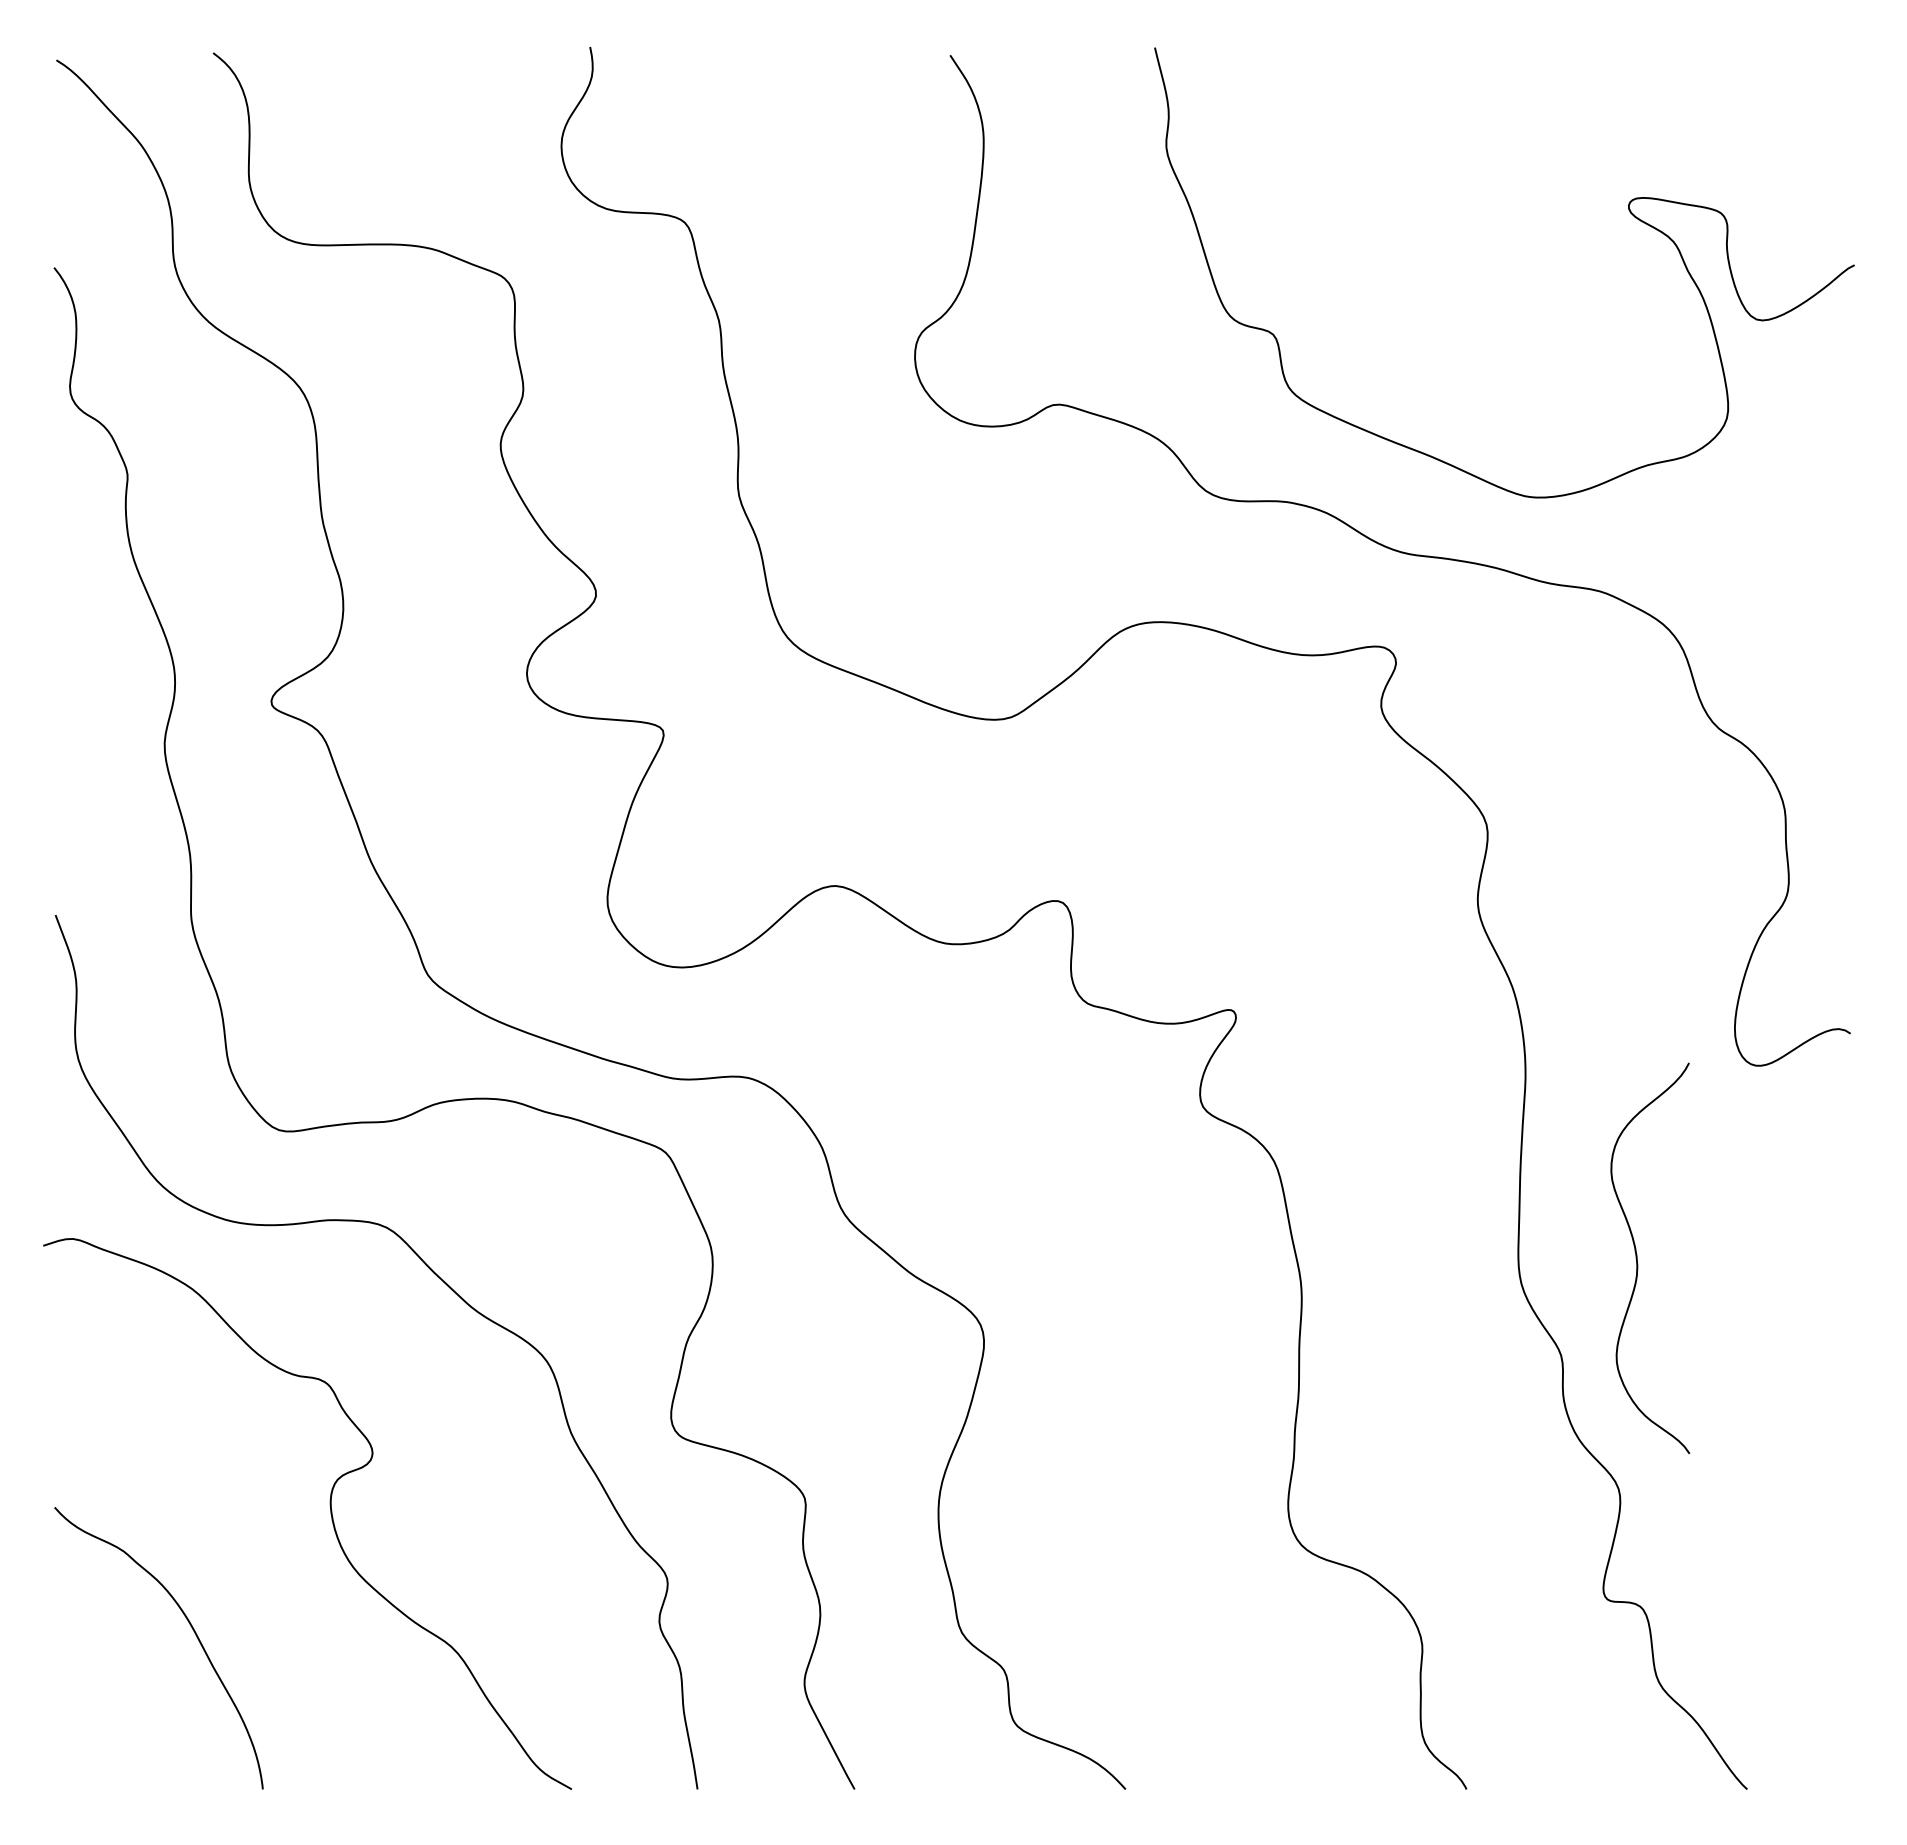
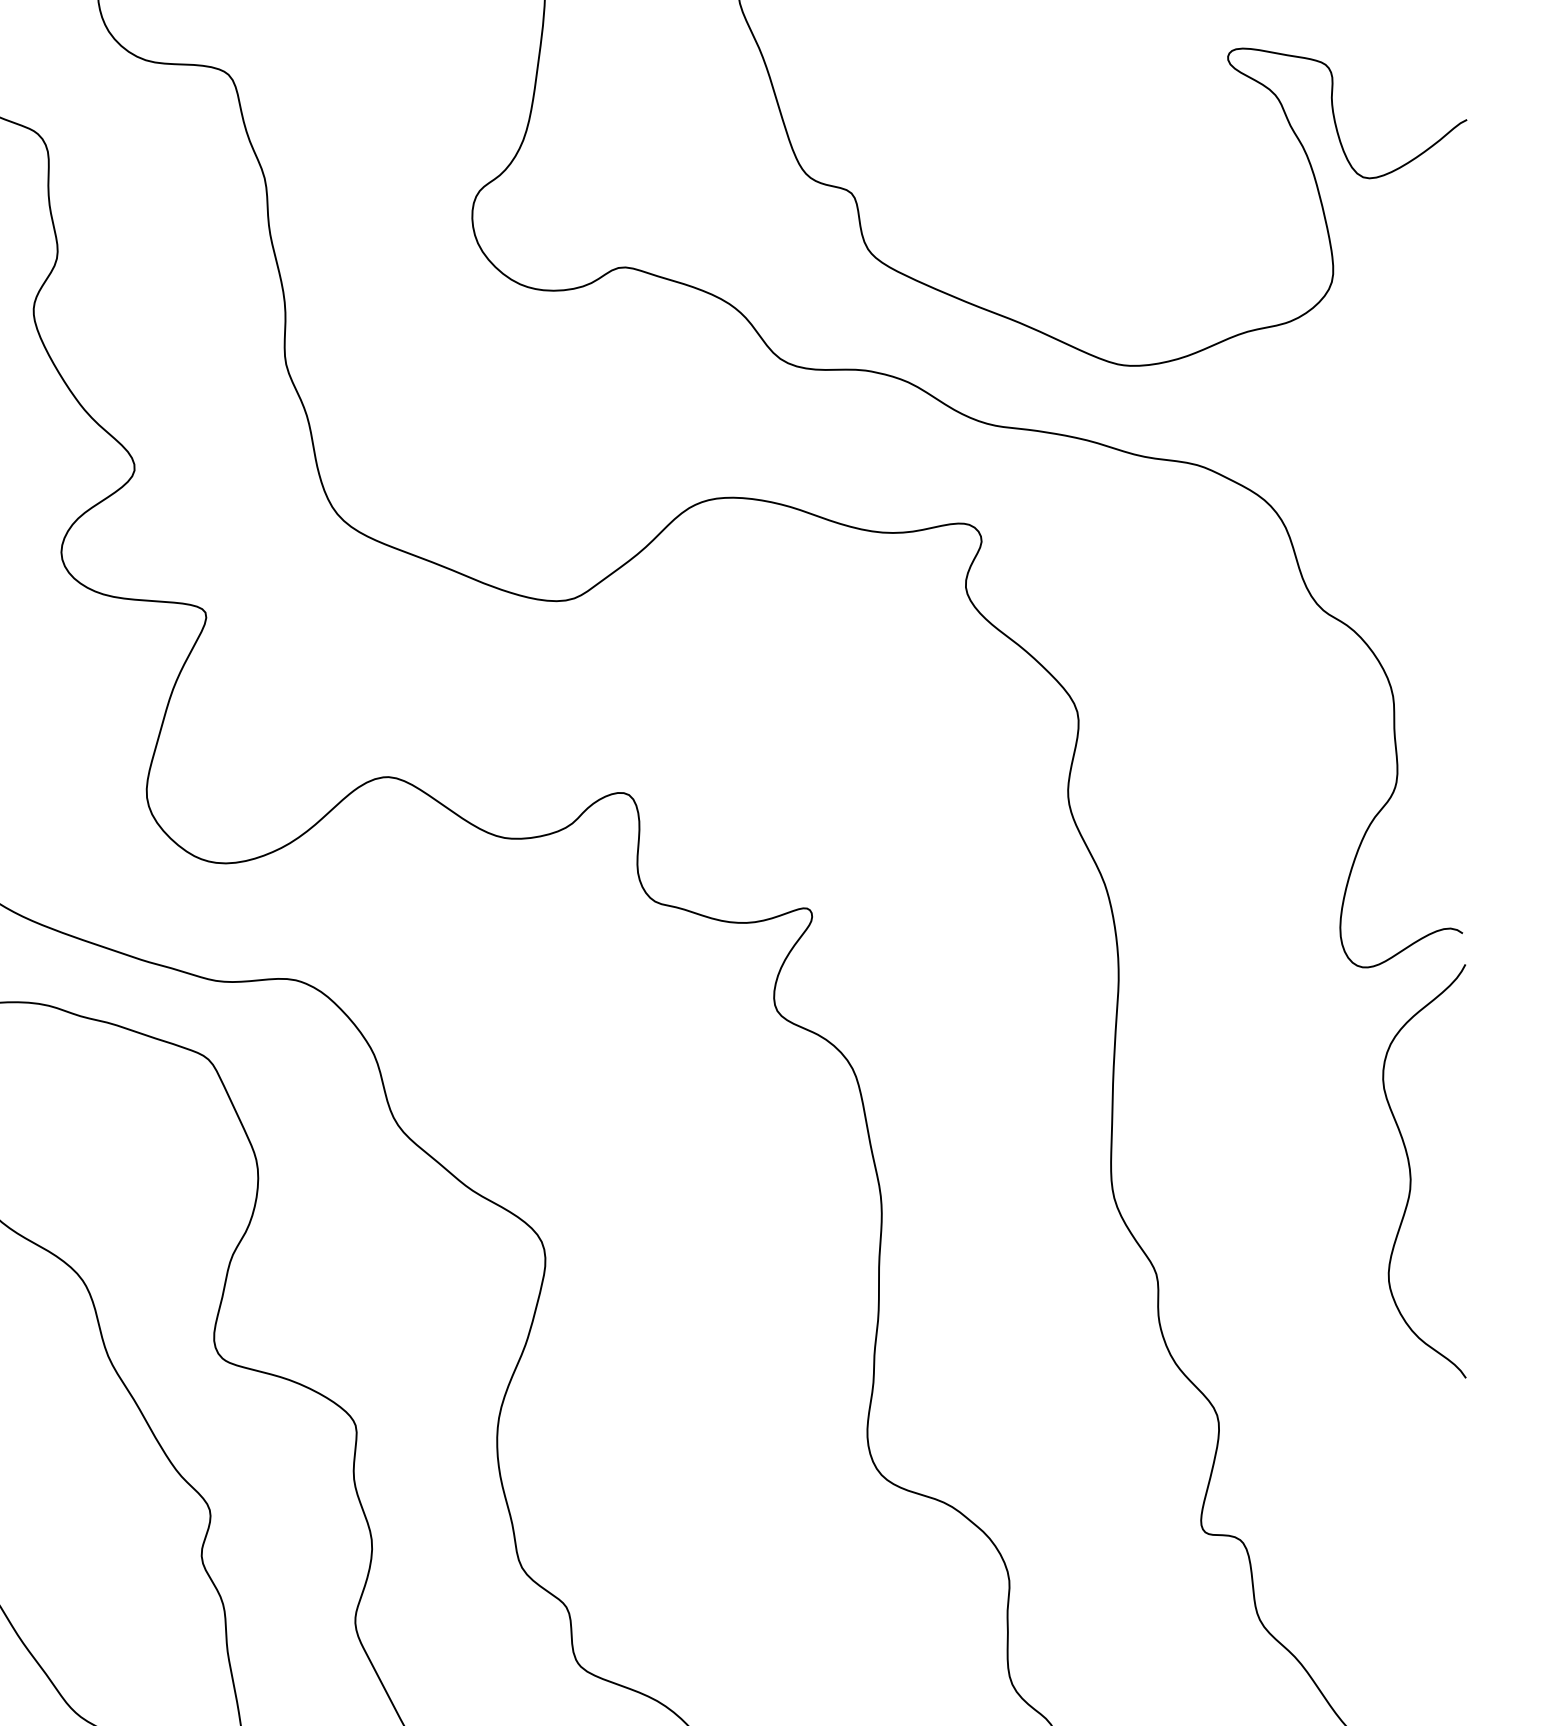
curve: (1637, 1257) -> (1410, 1170), moved

